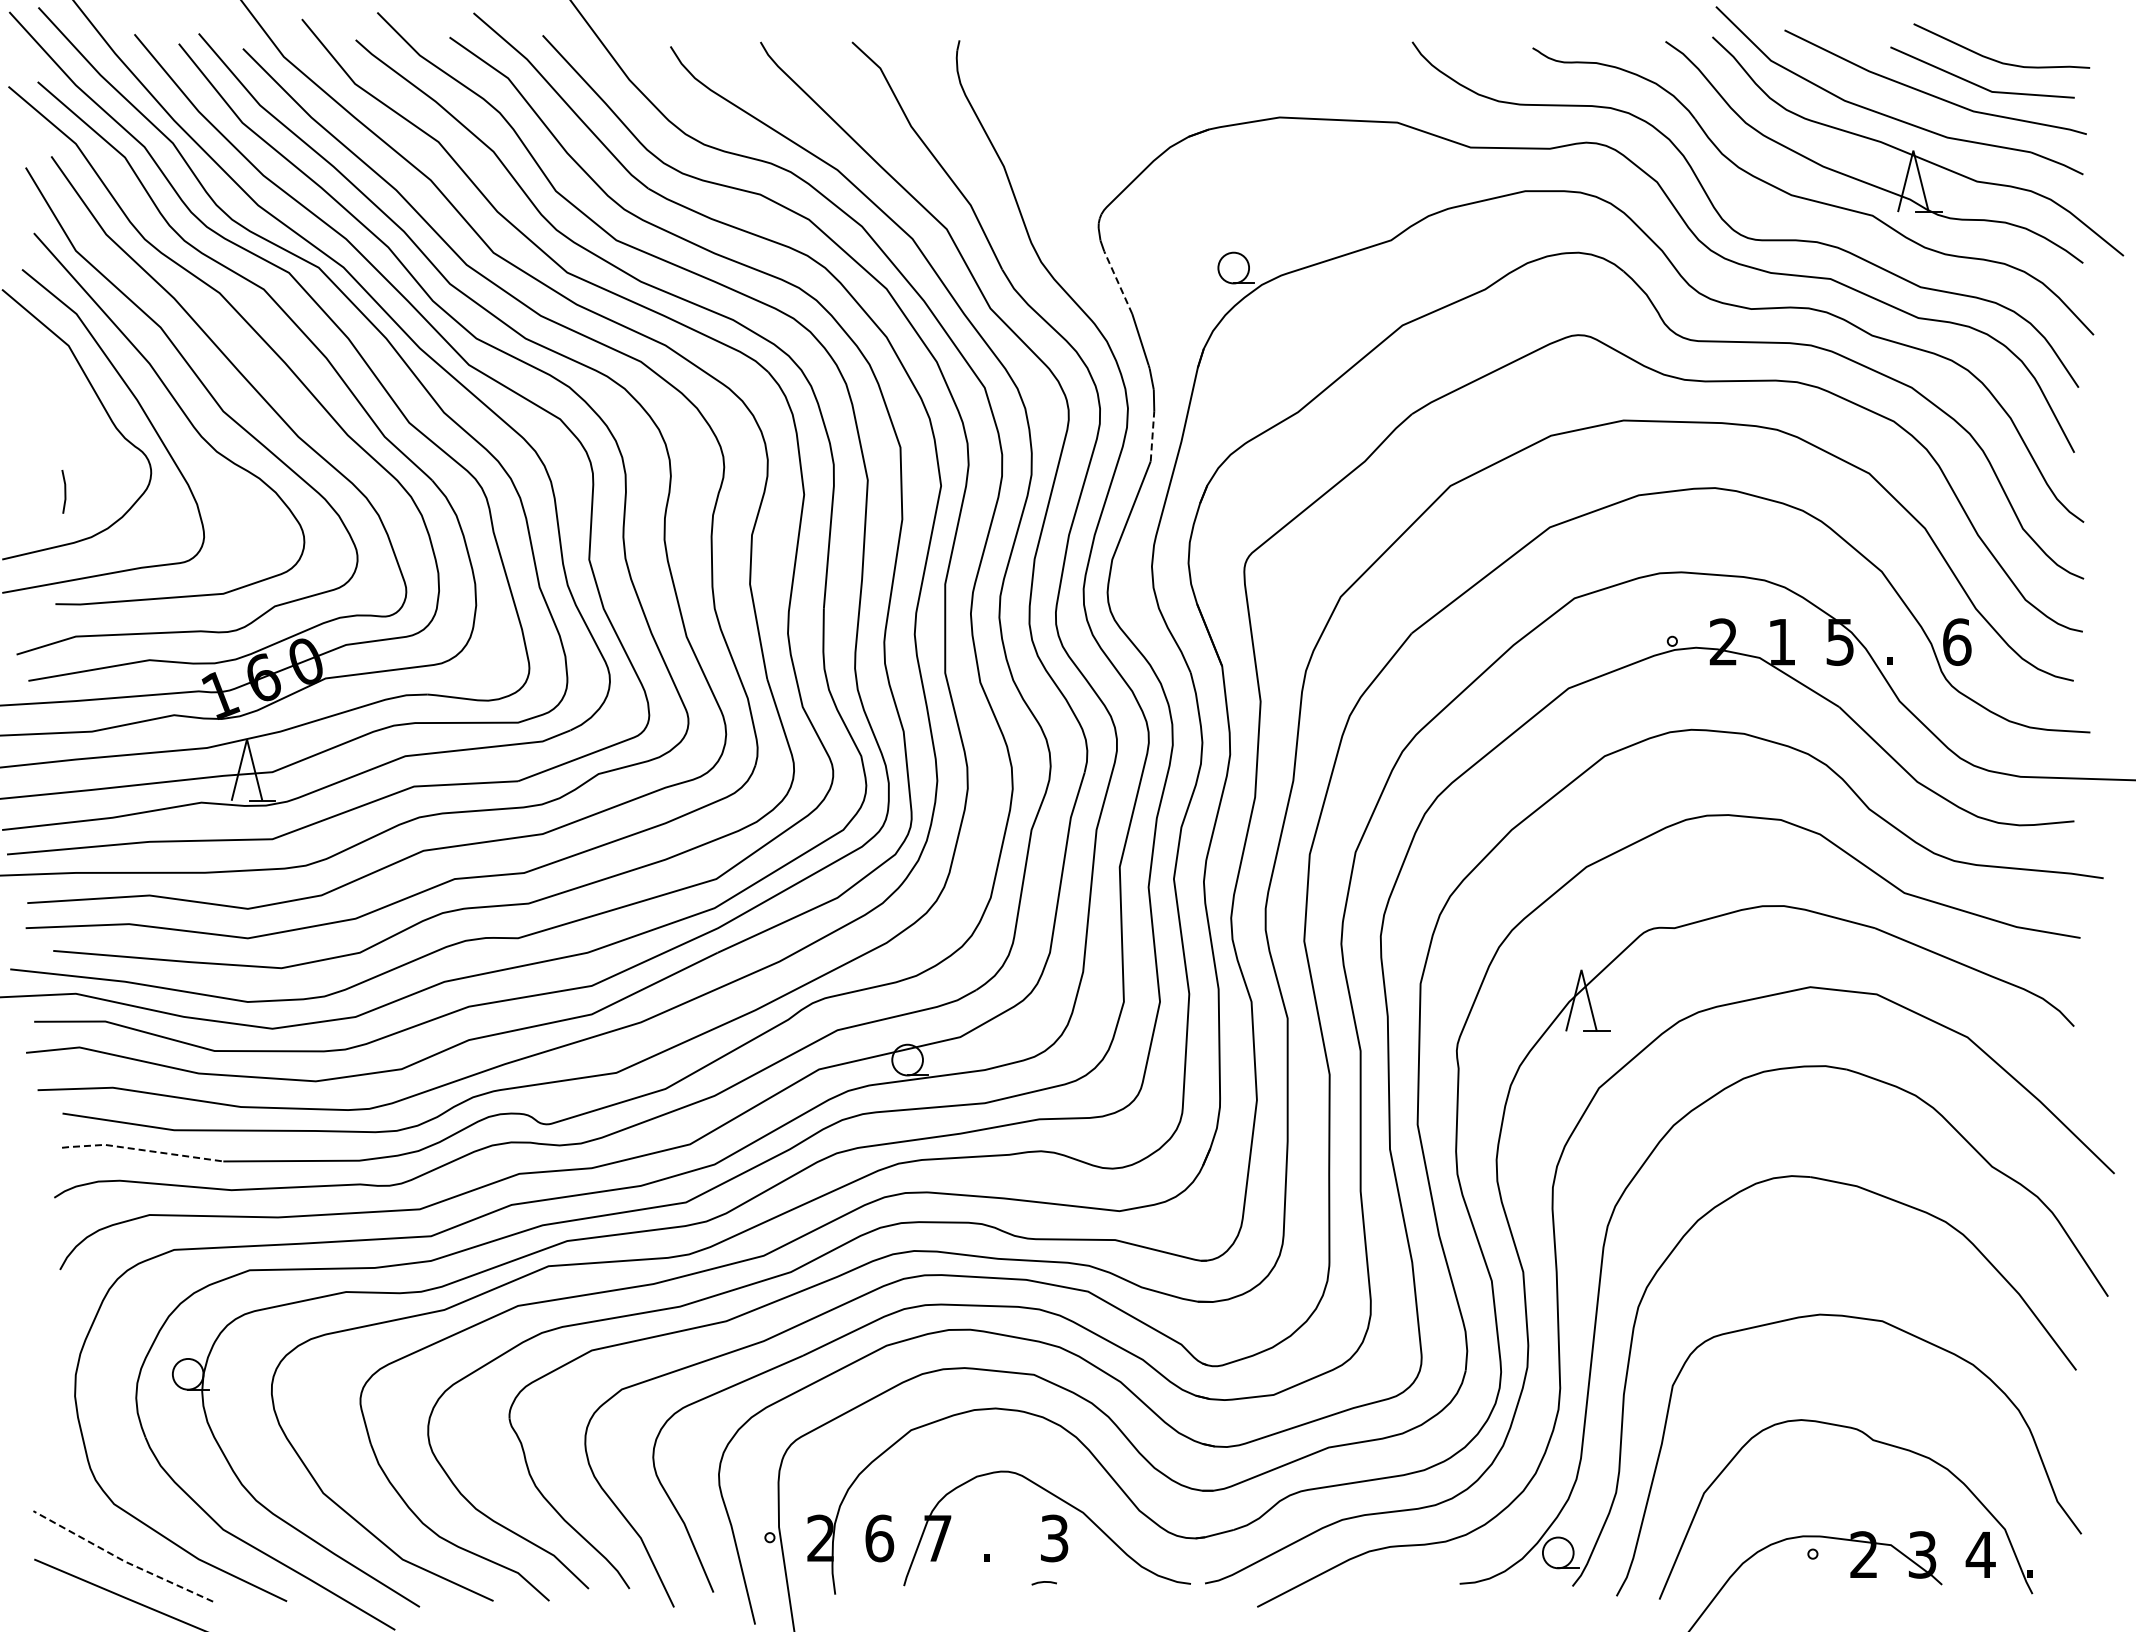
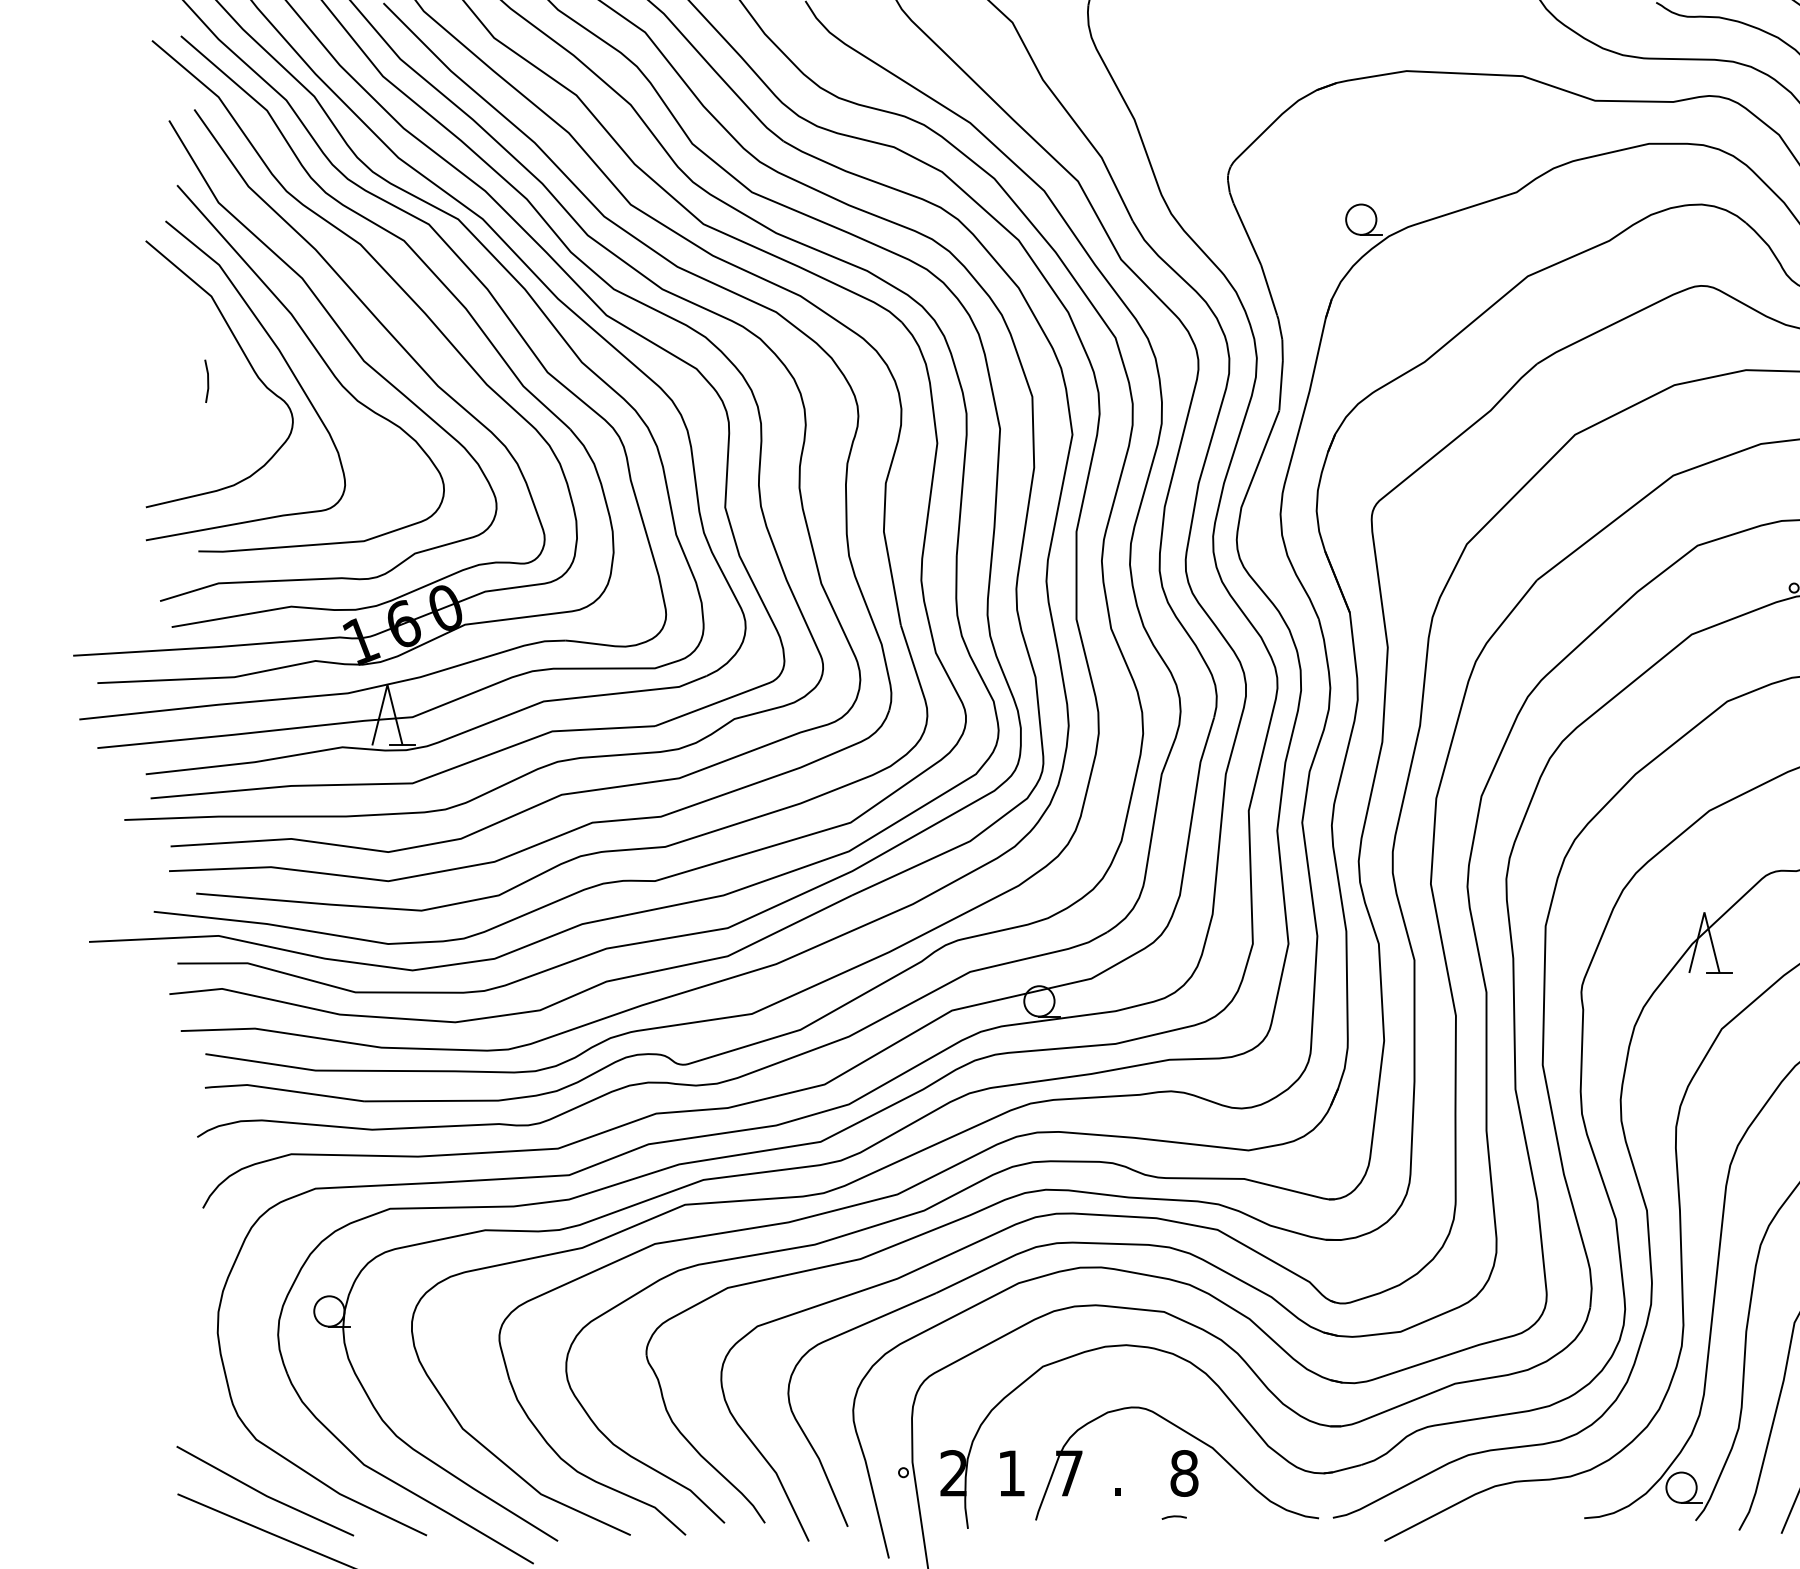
line: (1118, 282) -> (1247, 233), dashed -> solid
line: (1152, 435) -> (1281, 384), dashed -> solid
line: (64, 491) -> (207, 380), moved
line: (141, 1149) -> (283, 1089), dashed -> solid
text: (879, 1538) -> (1011, 1473), 6 -> 1
text: (1054, 1538) -> (1184, 1473), 3 -> 8
line: (121, 1559) -> (263, 1494), dashed -> solid

